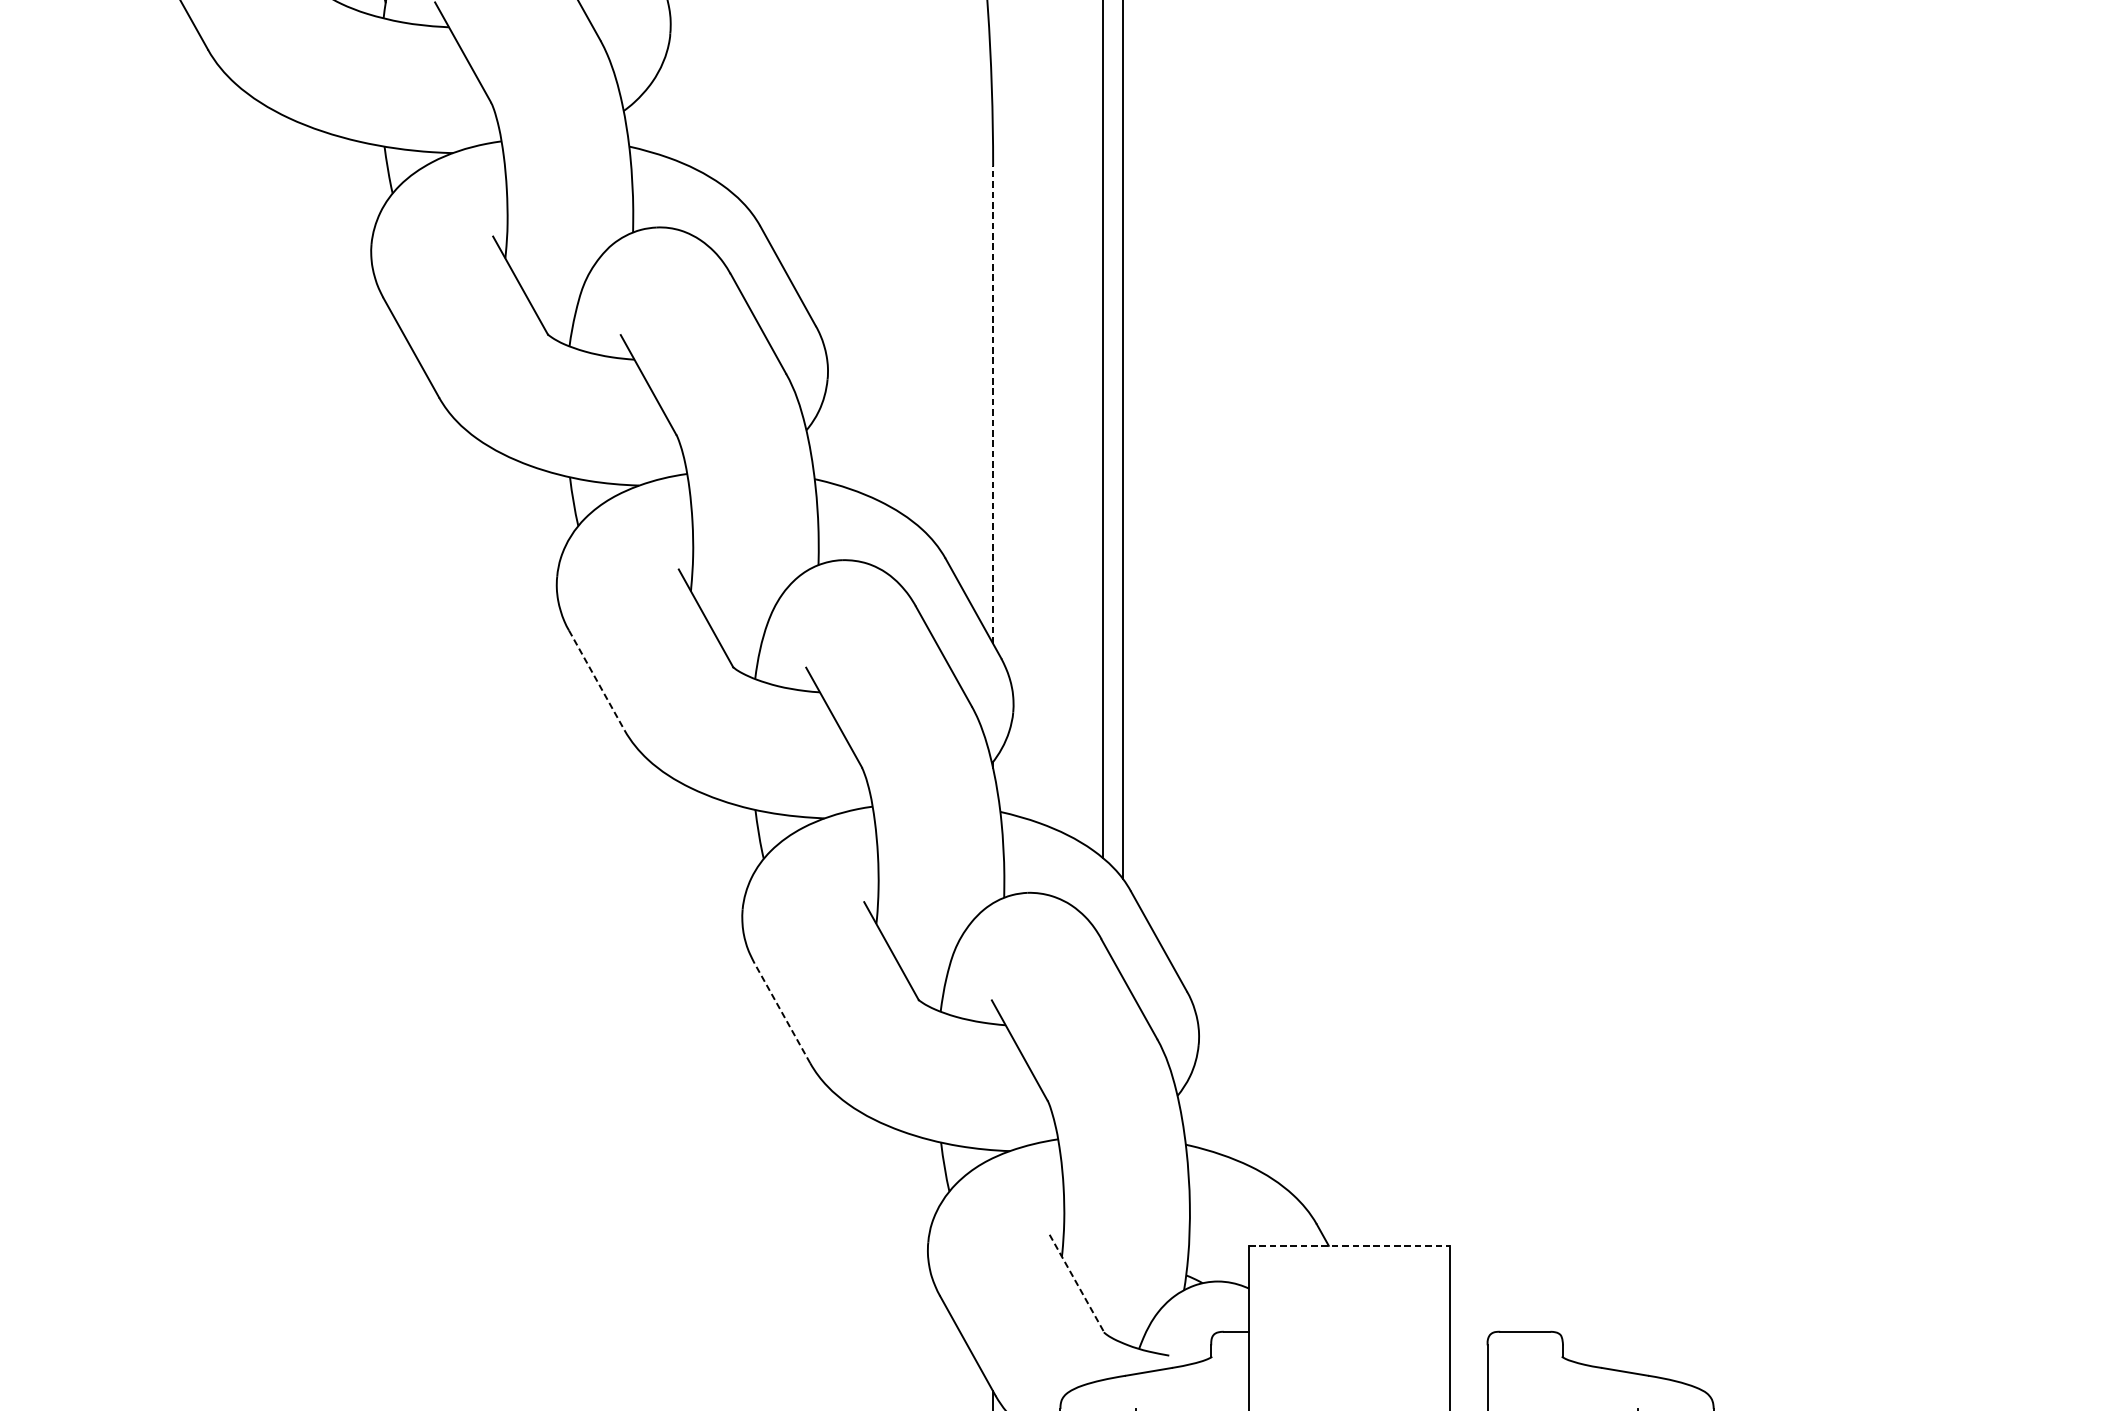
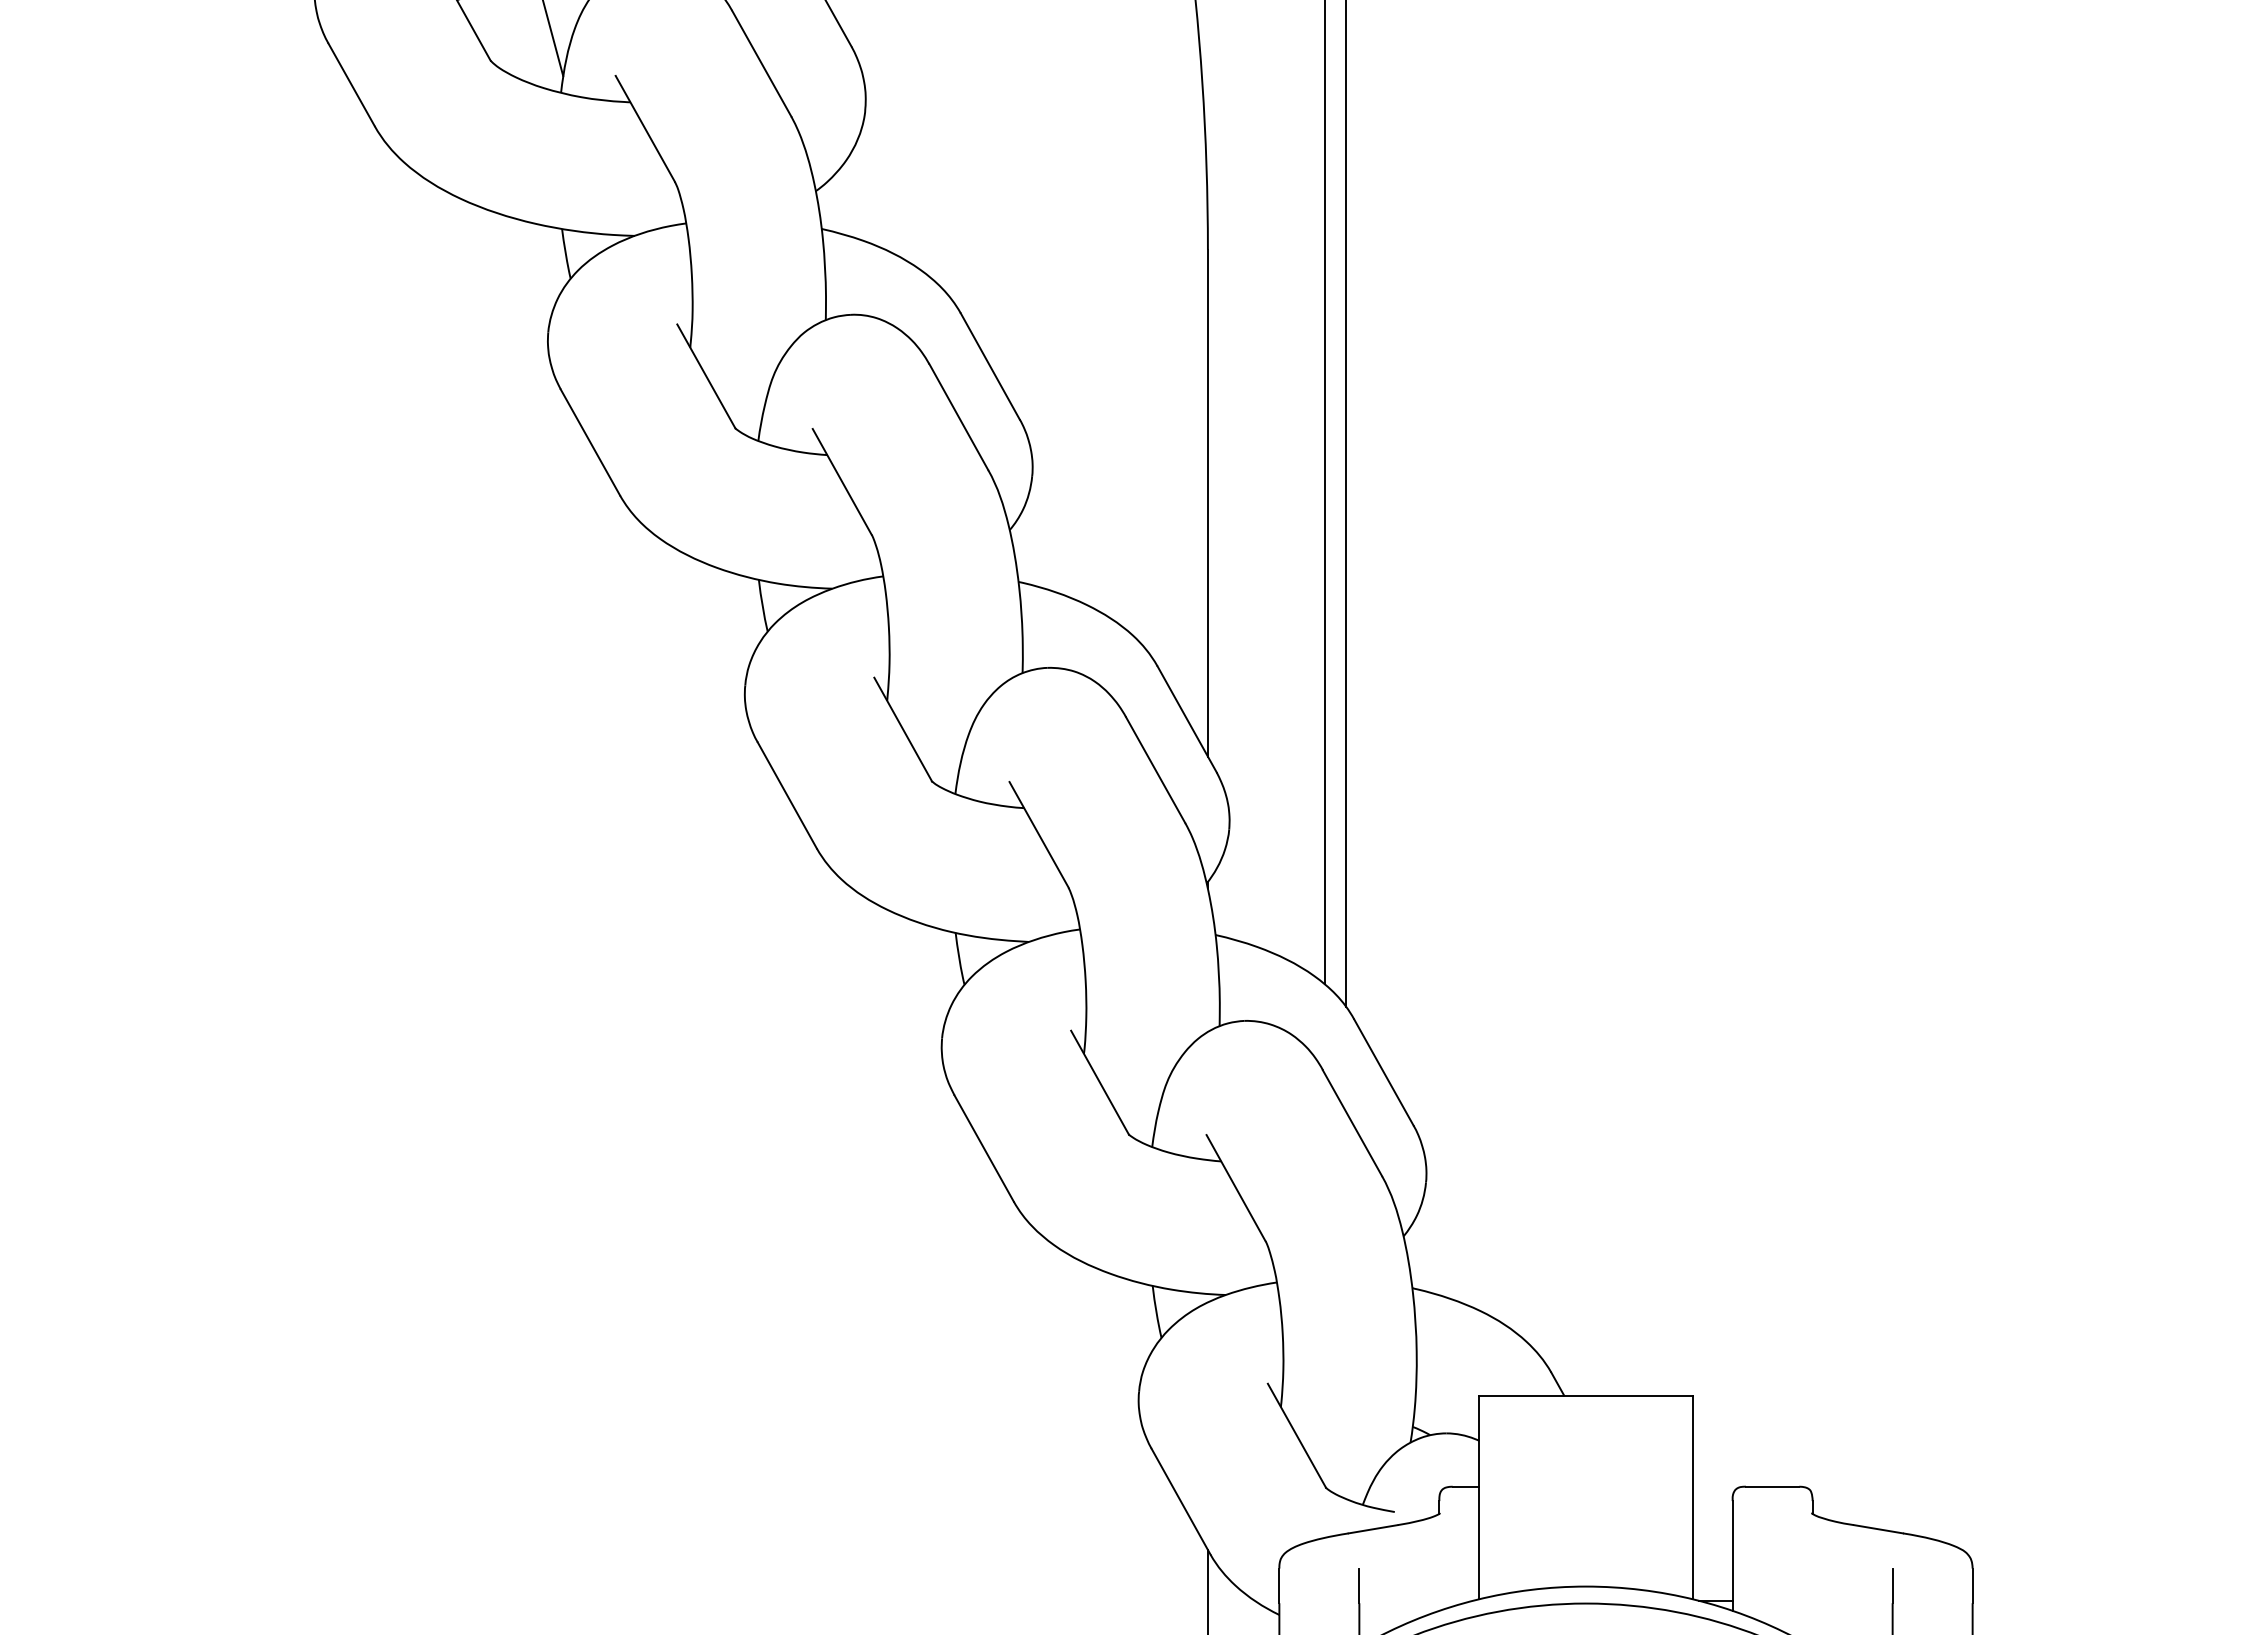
line: (992, 404) -> (1207, 502), dashed -> solid
line: (596, 680) -> (787, 795), dashed -> solid
line: (782, 1013) -> (984, 1148), dashed -> solid
line: (1349, 1245) -> (1586, 1395), dashed -> solid
line: (1076, 1283) -> (1296, 1435), dashed -> solid

